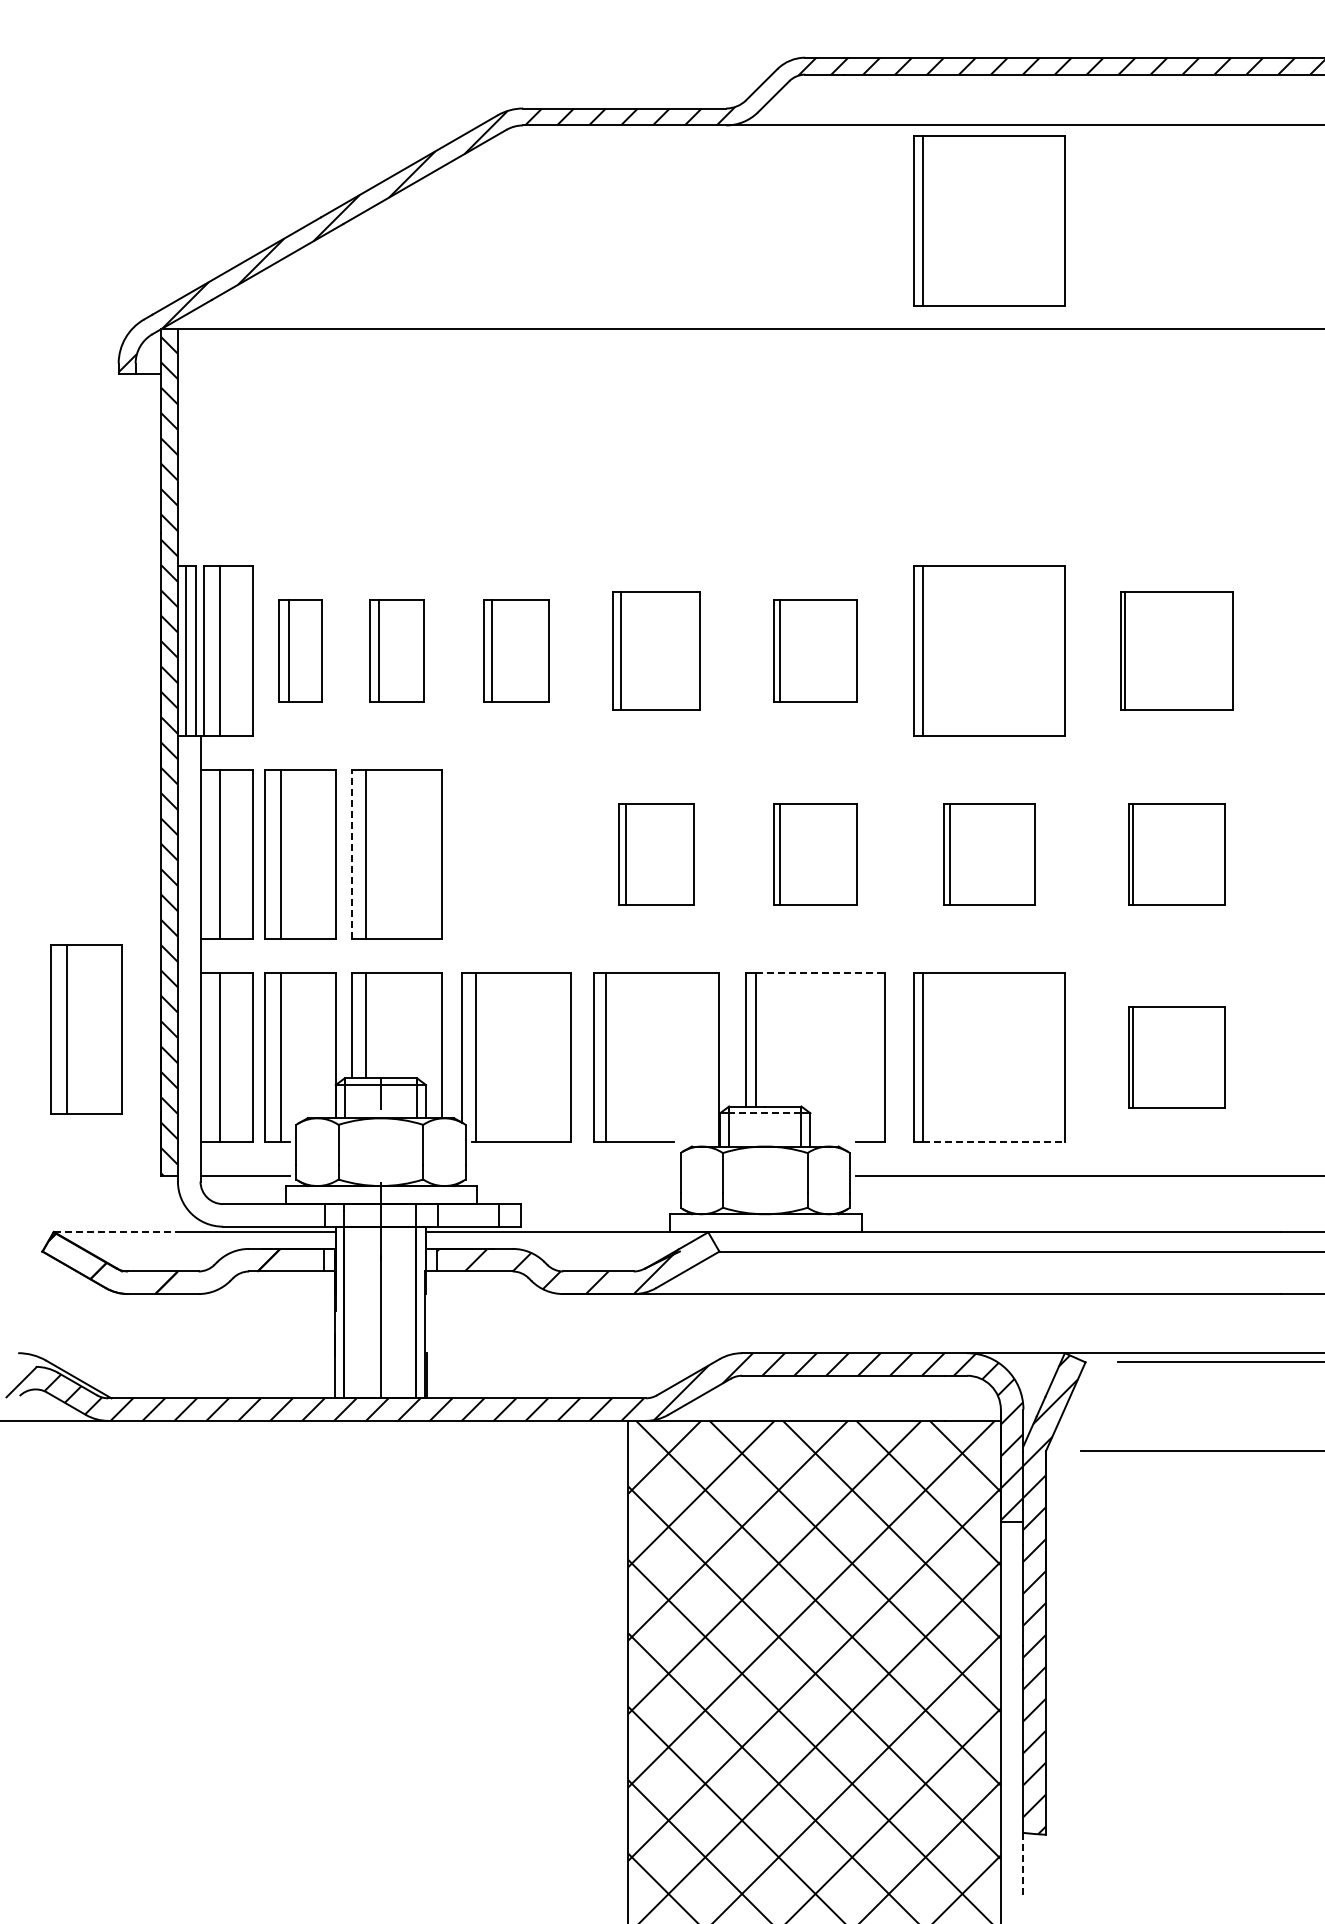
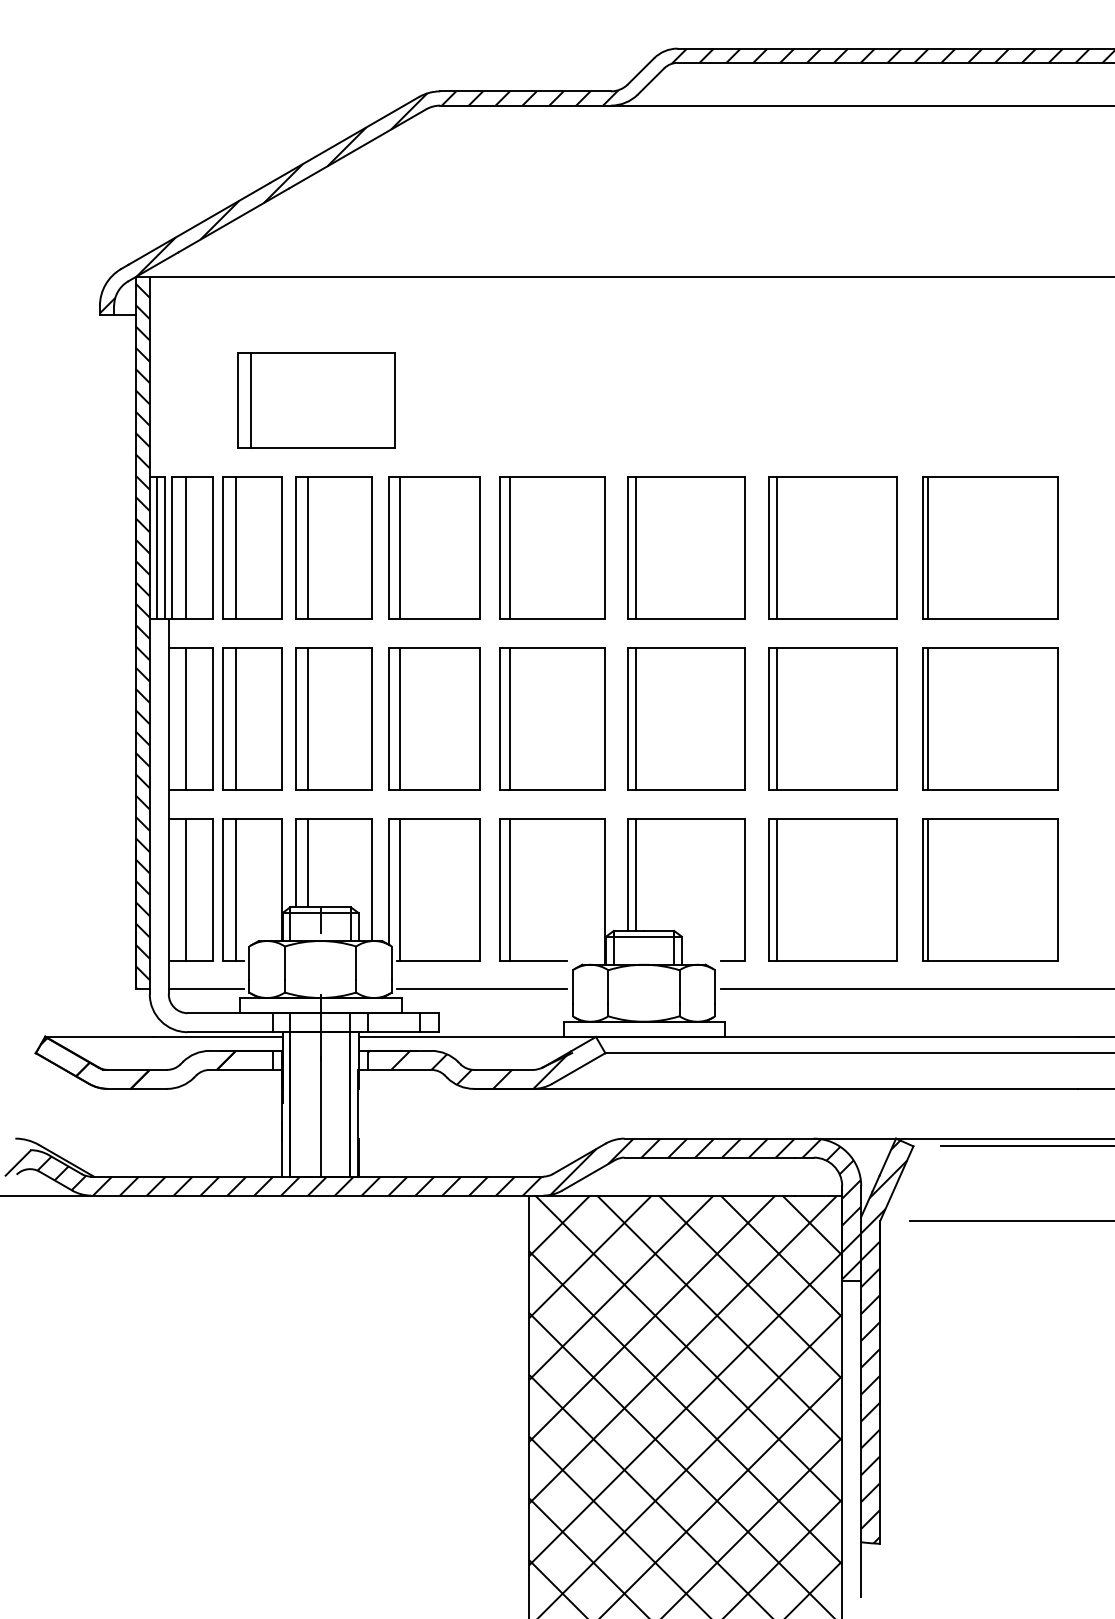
part: (989, 220) -> (832, 185), removed
part: (375, 476) -> (316, 401), added
part: (300, 650) -> (252, 547), size x1.67
part: (396, 650) -> (333, 547), size x1.67
part: (516, 650) -> (434, 547), size x1.67
part: (656, 650) -> (552, 547), size x1.43
part: (815, 650) -> (686, 547), size x1.67
part: (1176, 650) -> (989, 547), size x1.43
line: (351, 854) -> (295, 719), dashed -> solid
part: (516, 854) -> (434, 719), added
part: (656, 854) -> (552, 719), size x1.67
part: (815, 854) -> (686, 719), size x1.67
part: (989, 854) -> (832, 719), size x1.67
part: (1176, 854) -> (989, 719), size x1.67
line: (821, 972) -> (691, 818), dashed -> solid
part: (86, 1029) -> (72, 866), removed
part: (1176, 1057) -> (989, 889), size x1.67
line: (764, 1113) -> (643, 936), dashed -> solid
line: (994, 1142) -> (836, 961), dashed -> solid
line: (572, 1175) -> (481, 989), added
line: (118, 1232) -> (99, 1037), dashed -> solid
line: (1023, 1865) -> (861, 1569), dashed -> solid

